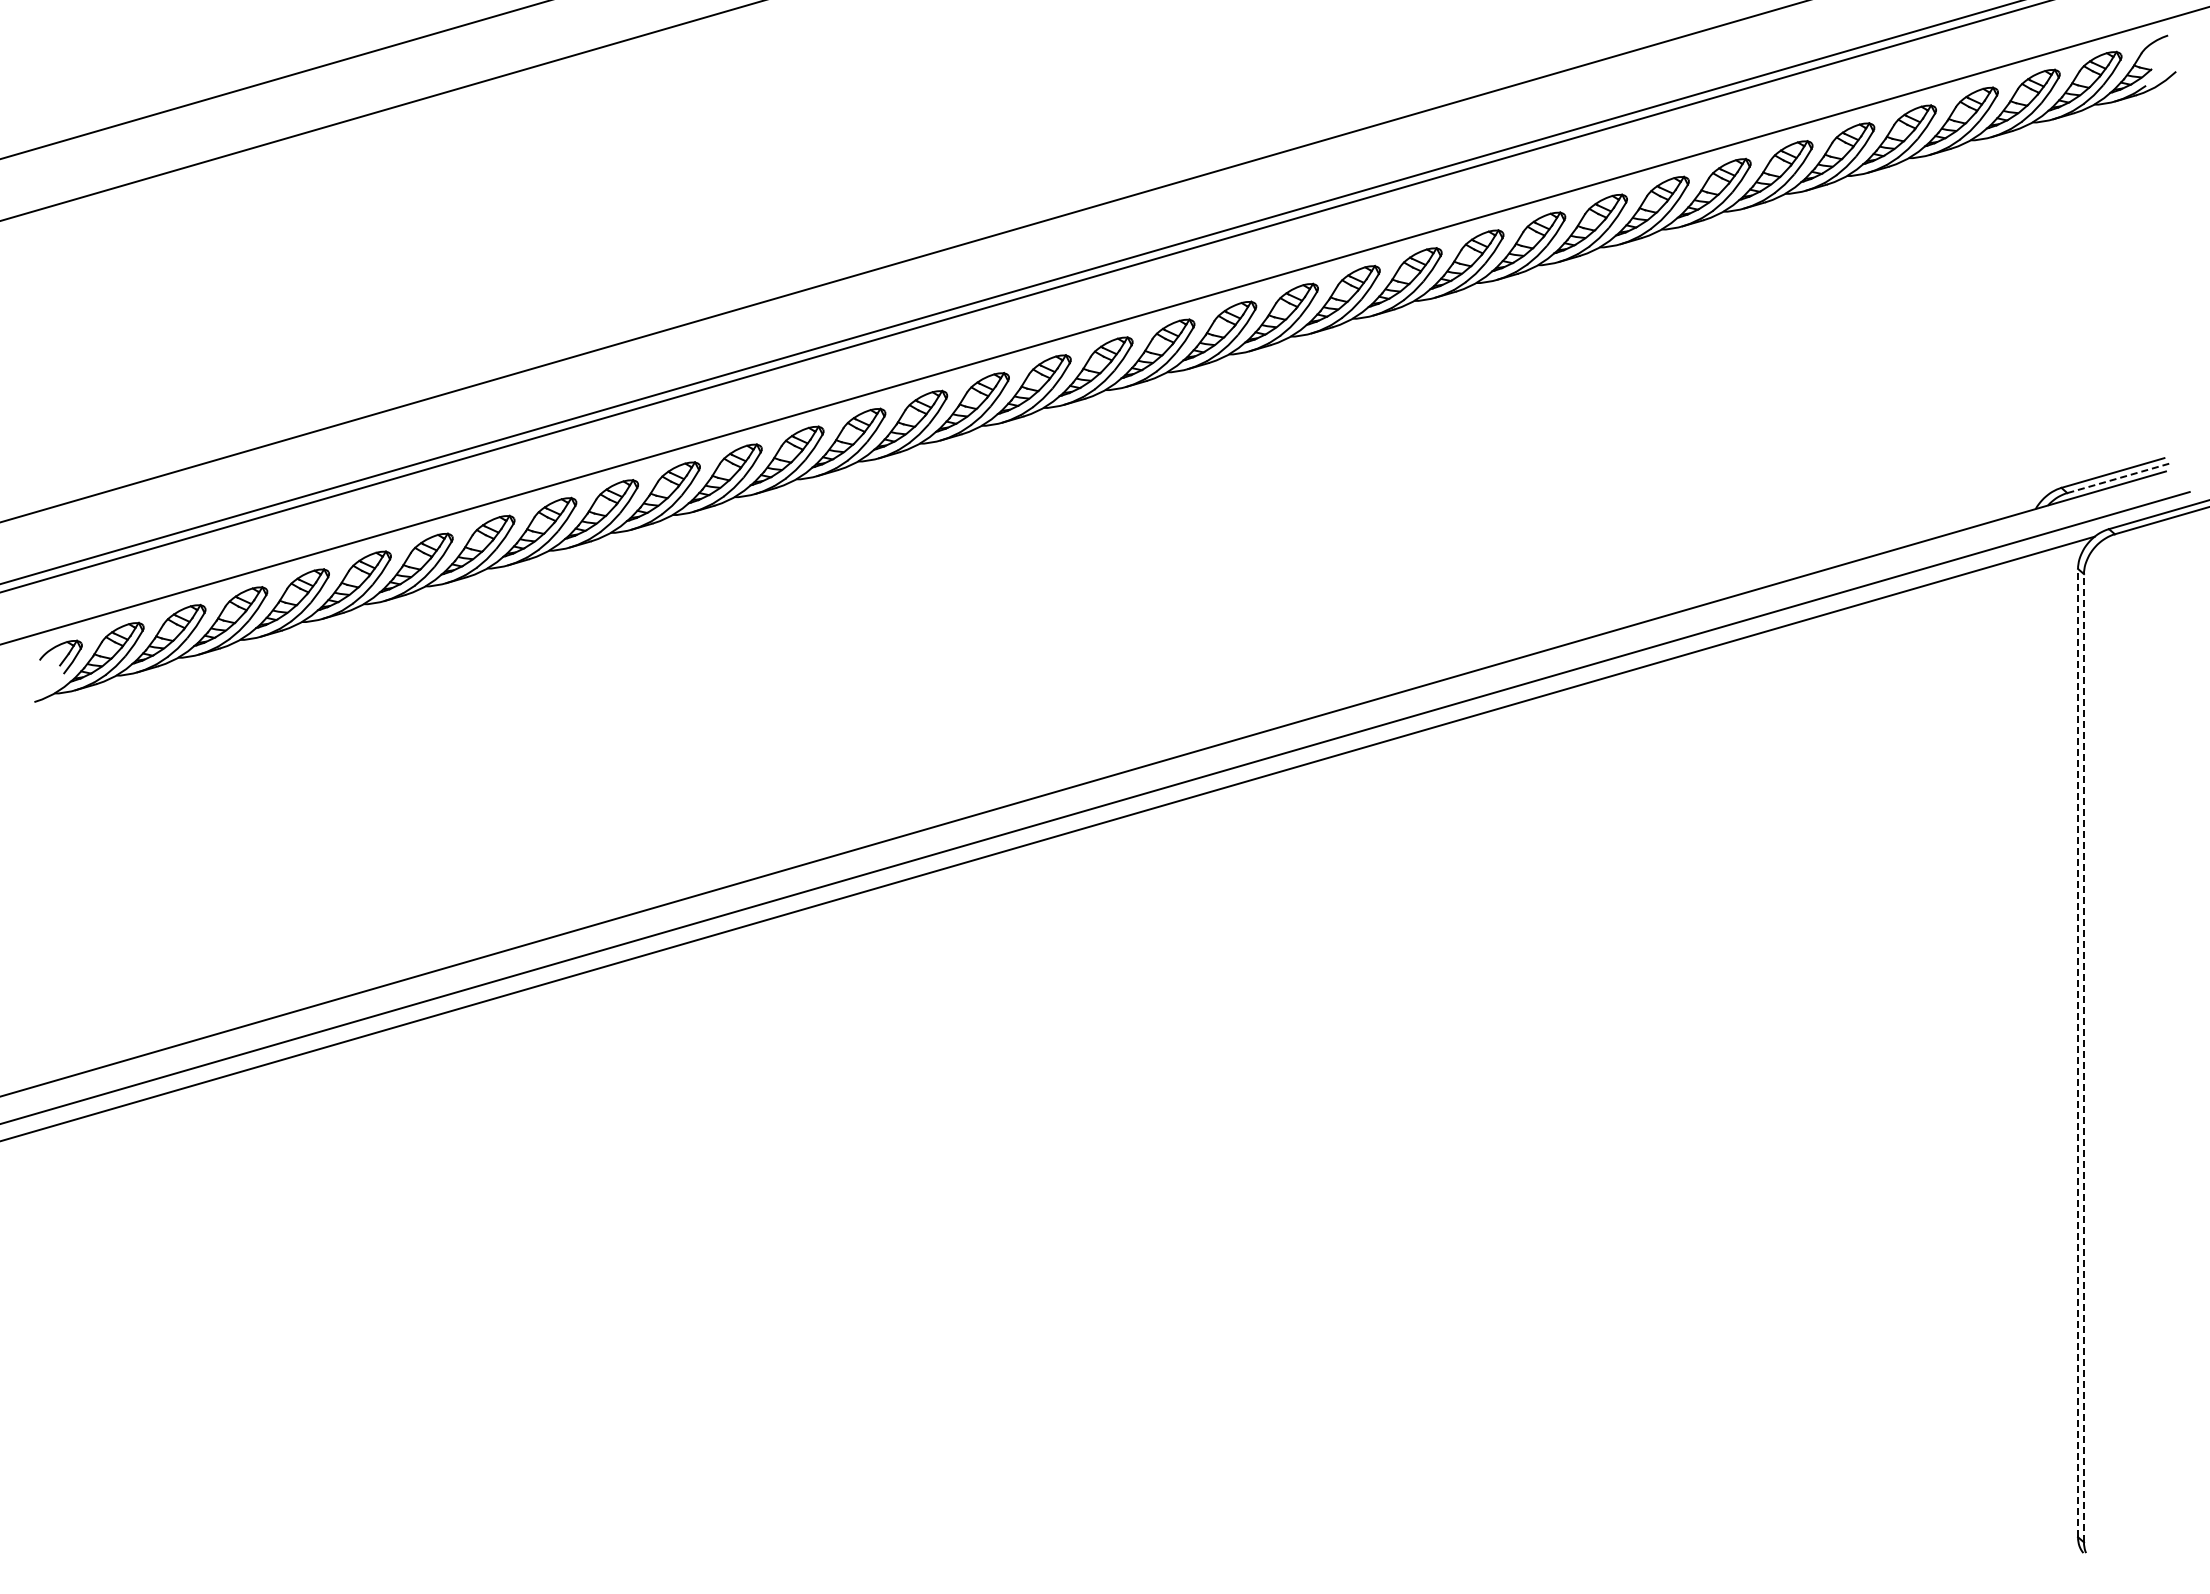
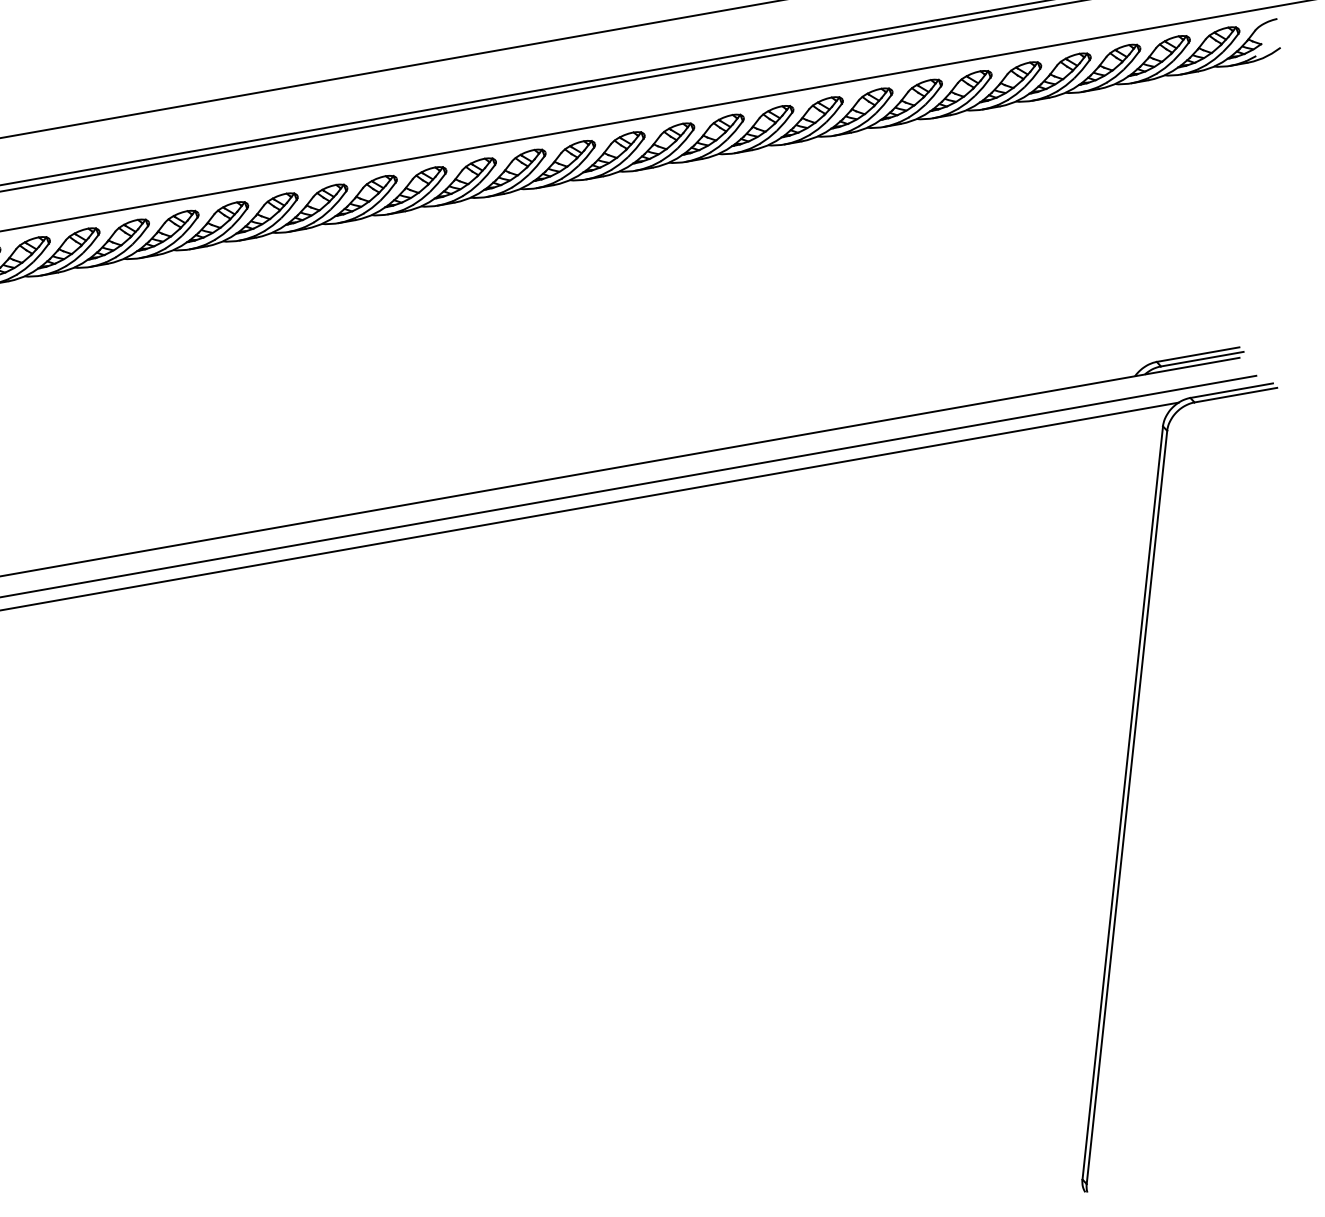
line: (2118, 478) -> (1201, 359), dashed -> solid
line: (2078, 1052) -> (1123, 802), dashed -> solid
line: (2084, 1057) -> (1127, 806), dashed -> solid

